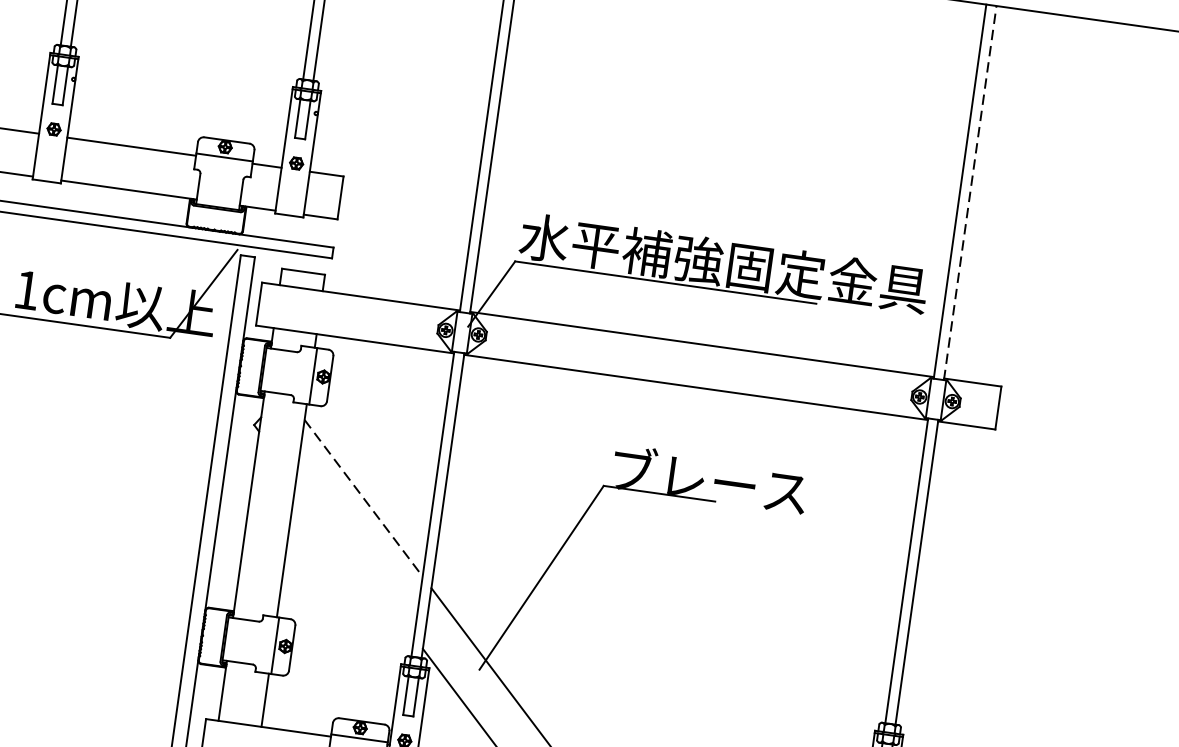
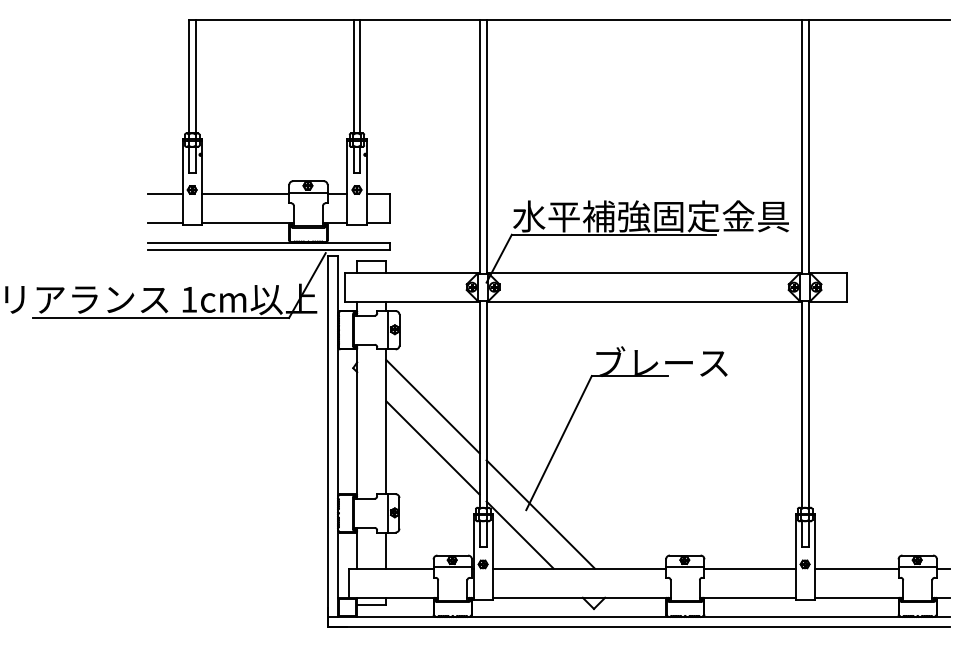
line: (970, 192) -> (808, 146), dashed -> solid
line: (364, 498) -> (433, 406), dashed -> solid
line: (354, 558) -> (432, 447), added

